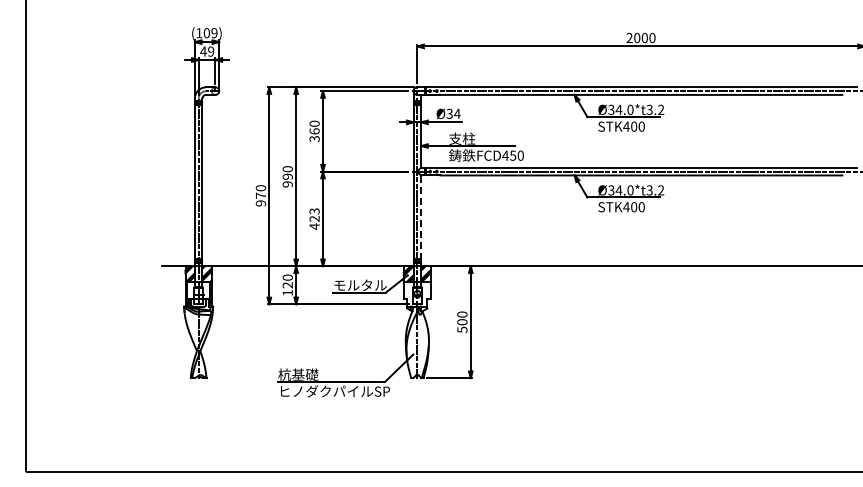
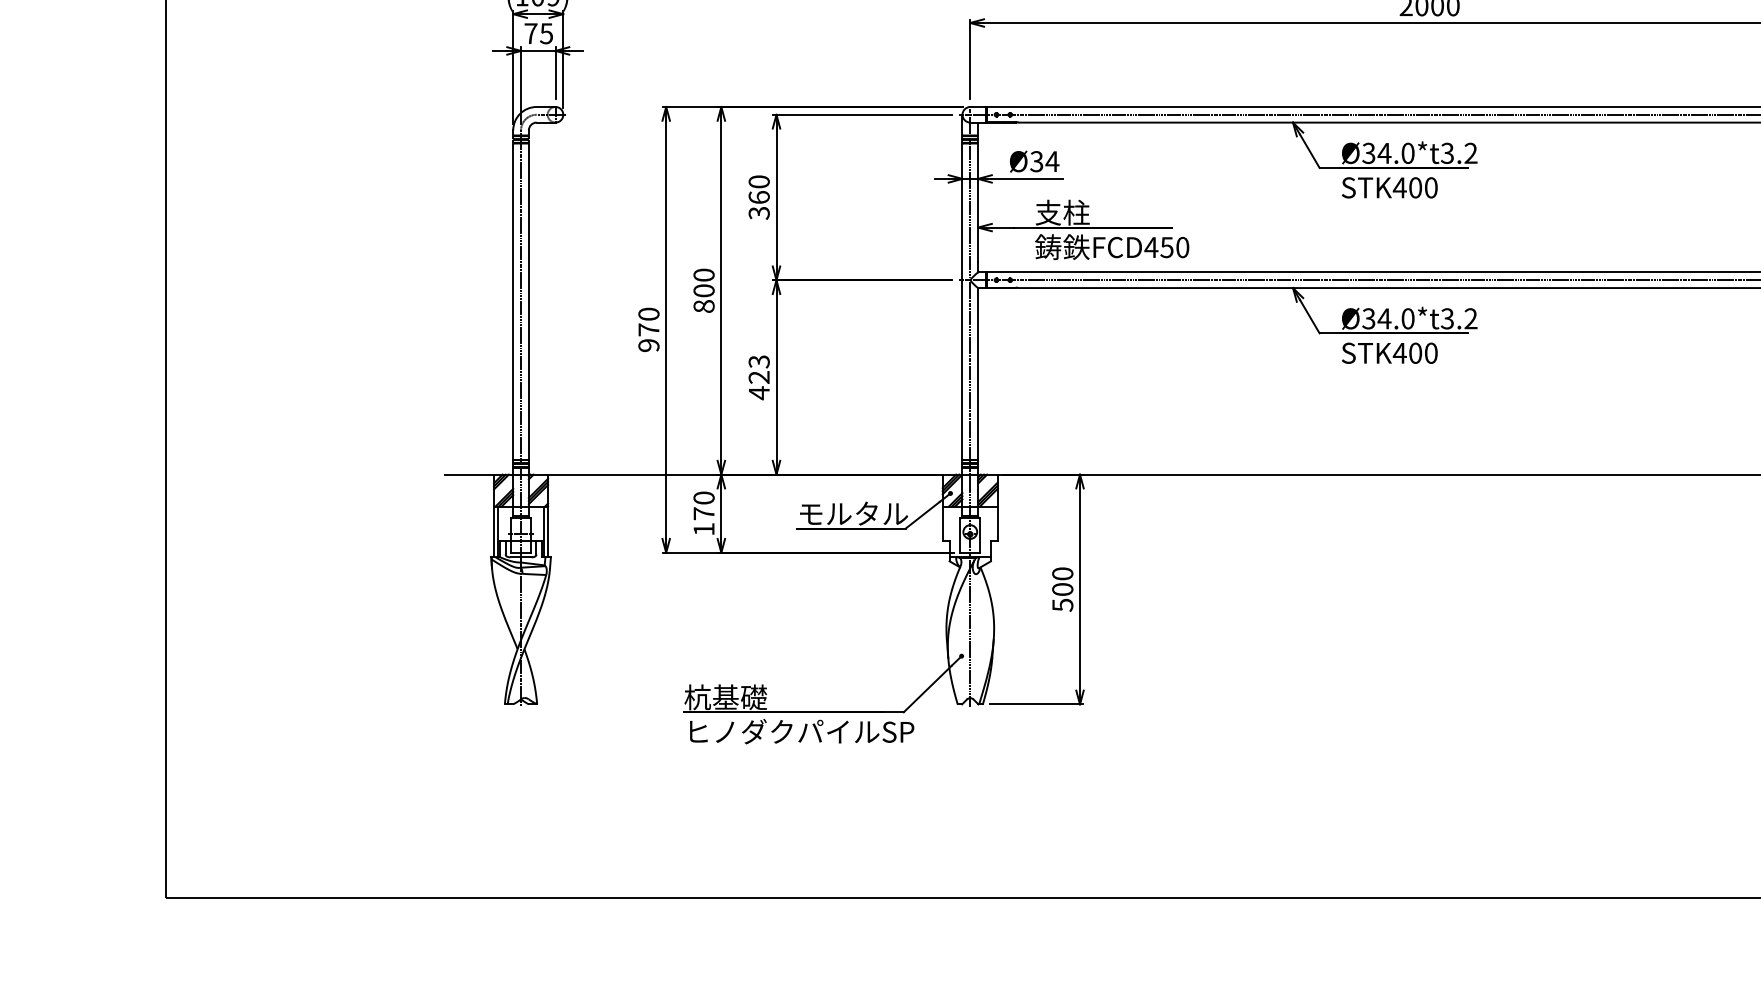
text: (207, 51) -> (539, 33), 49 -> 75
text: (287, 180) -> (703, 298), 990 -> 800
line: (421, 217) -> (978, 374), dashed -> solid
text: (287, 285) -> (703, 514), 120 -> 170

